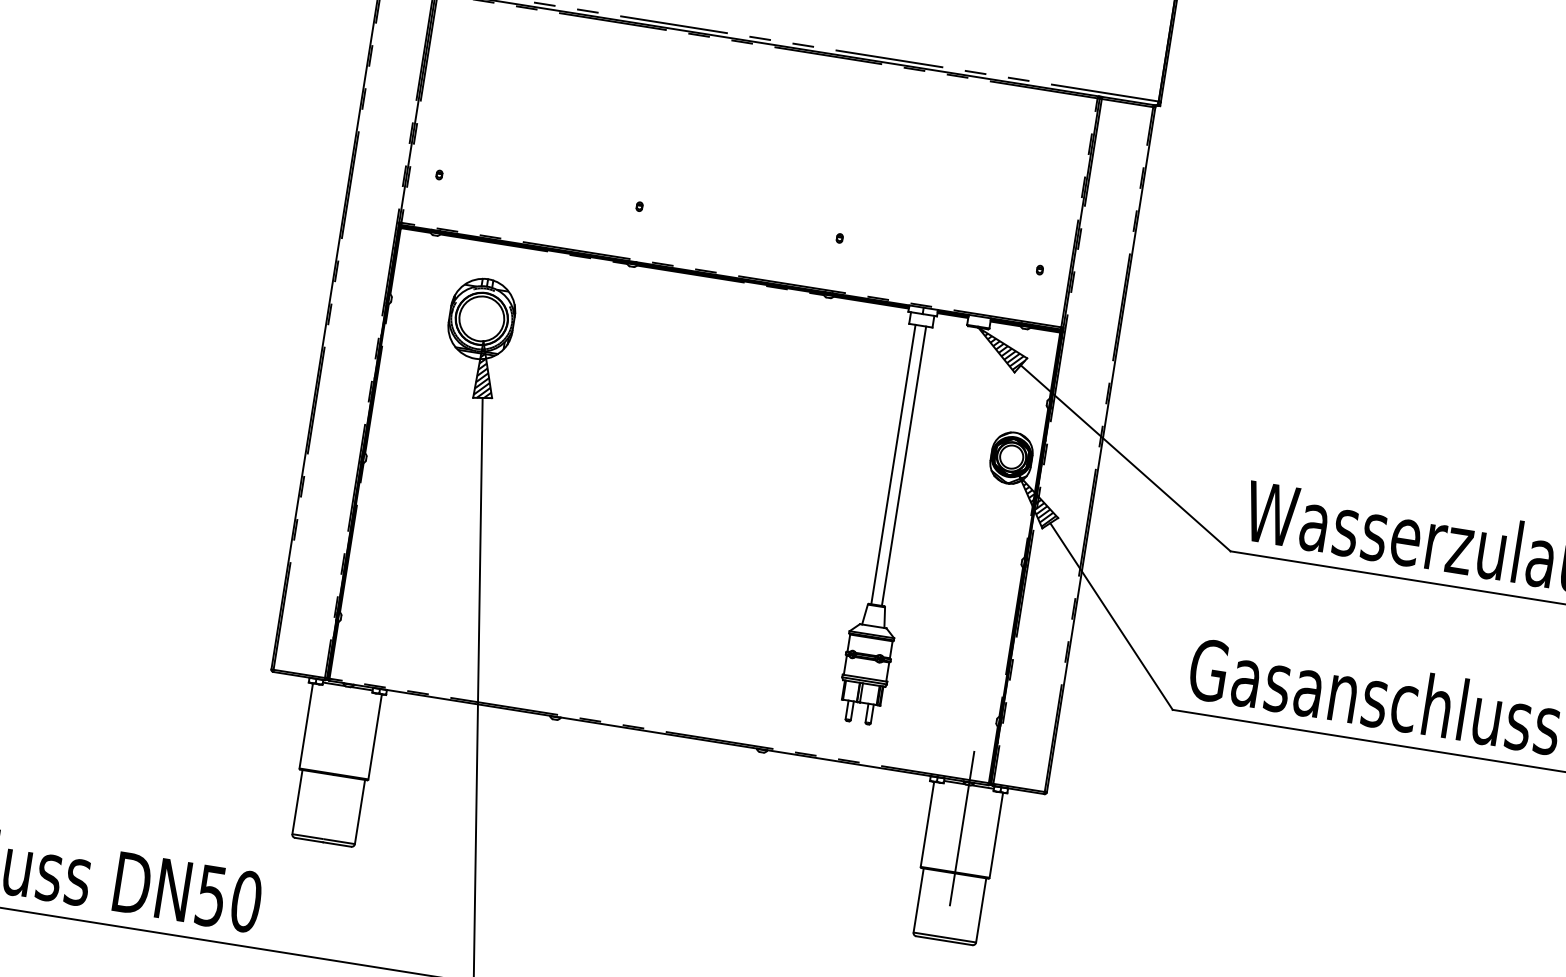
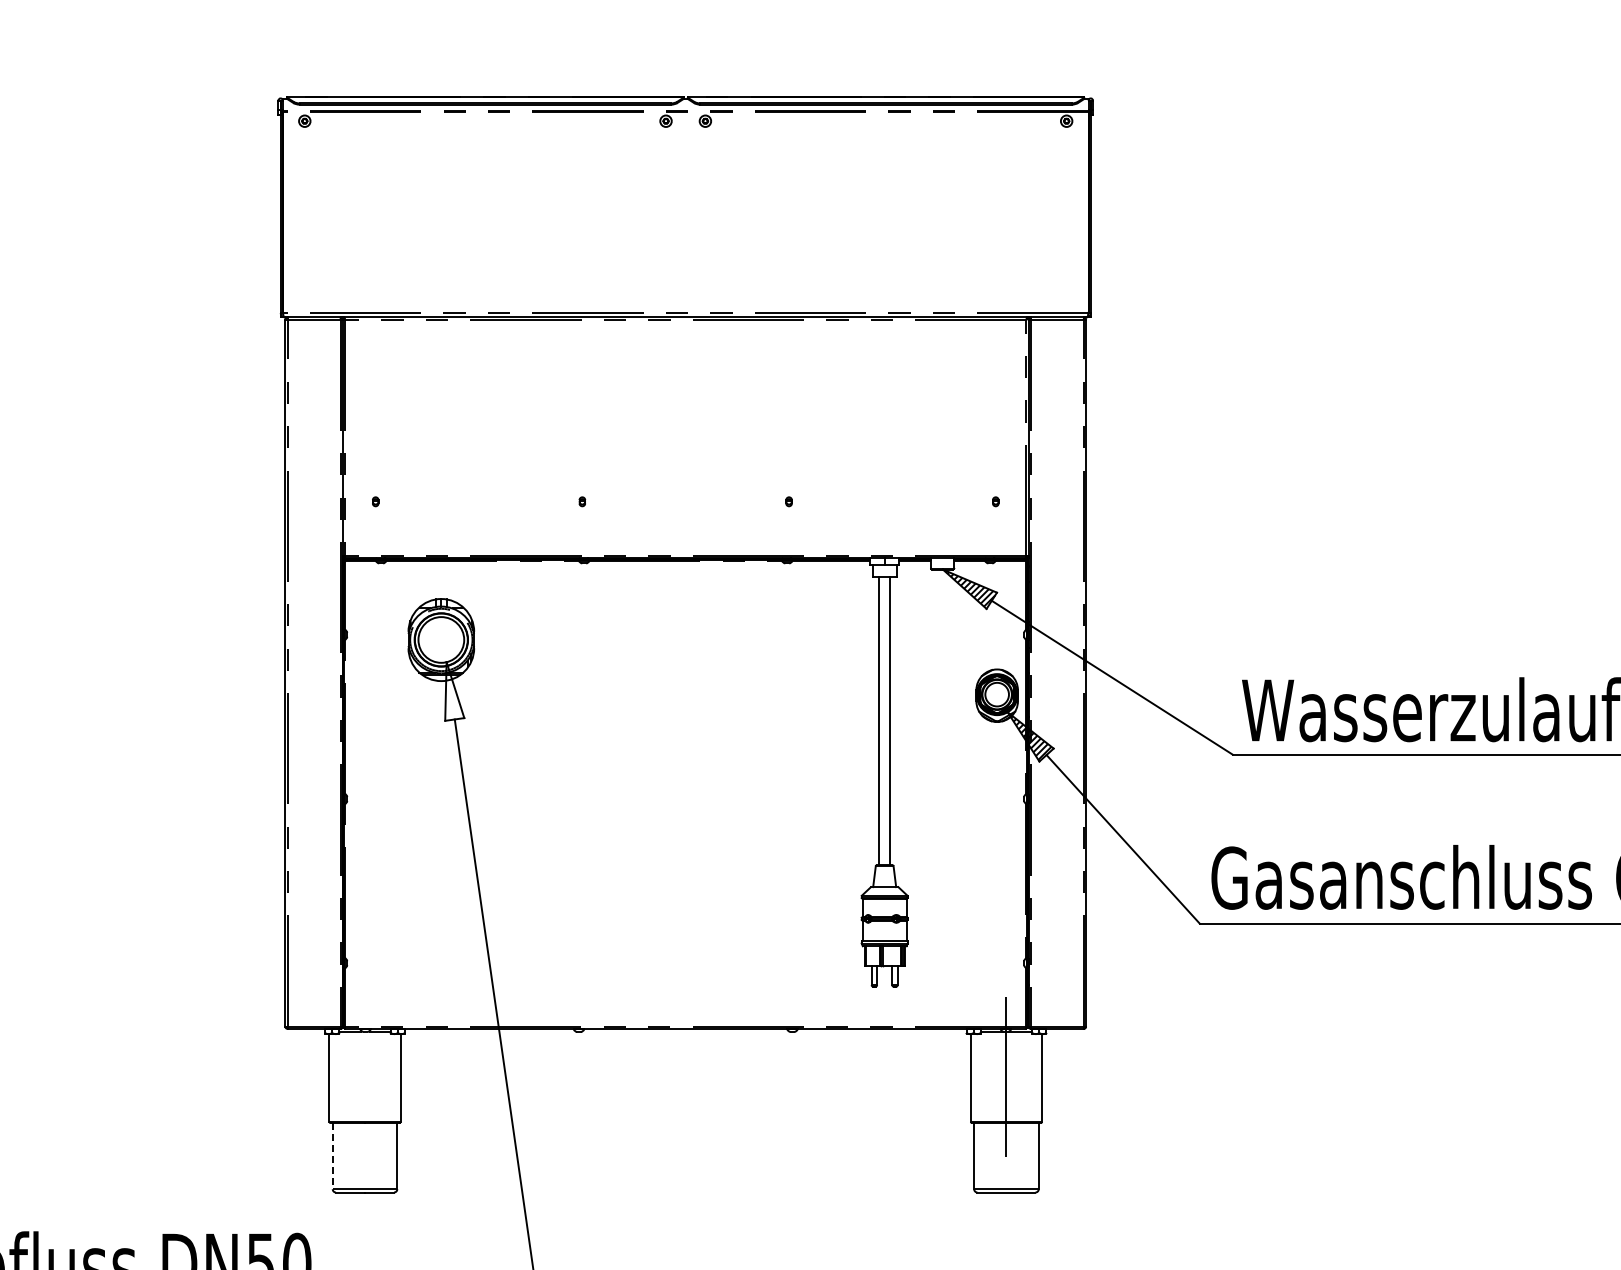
hatch: (486, 371) -> (454, 692), removed
line: (297, 802) -> (332, 1156), solid -> dashed

